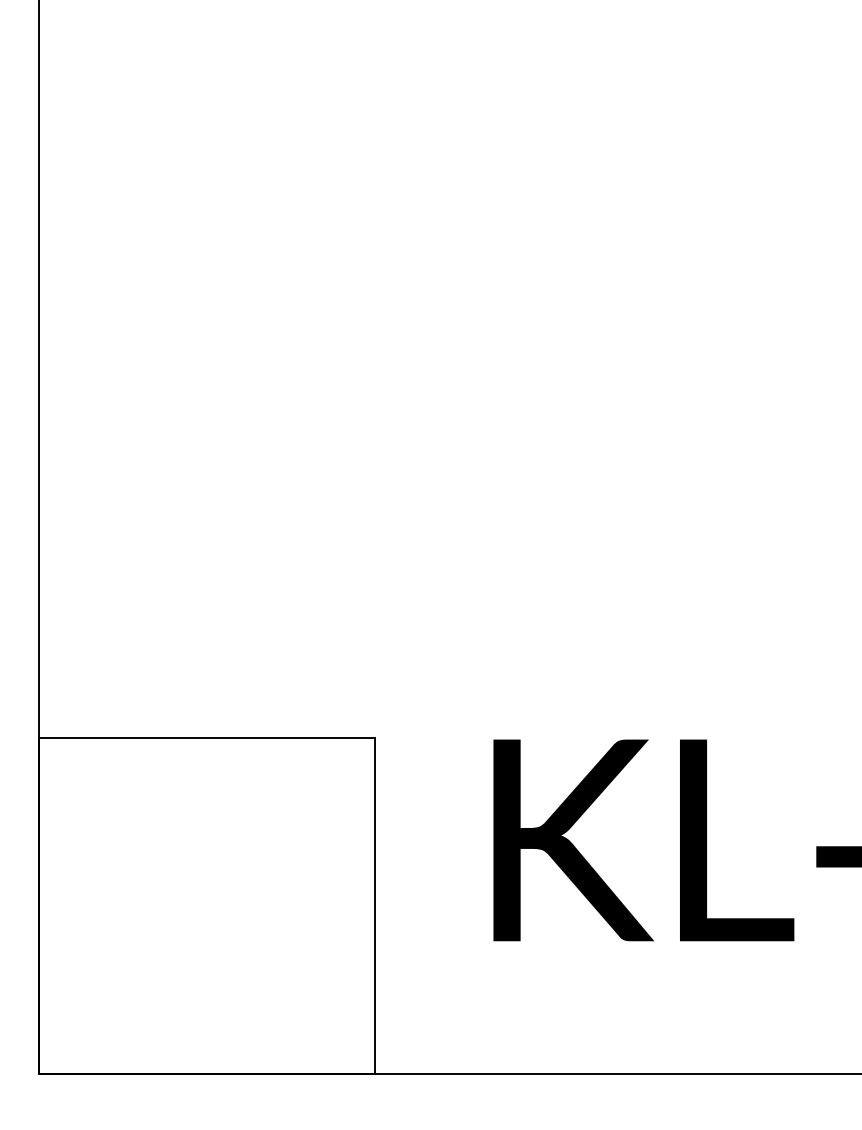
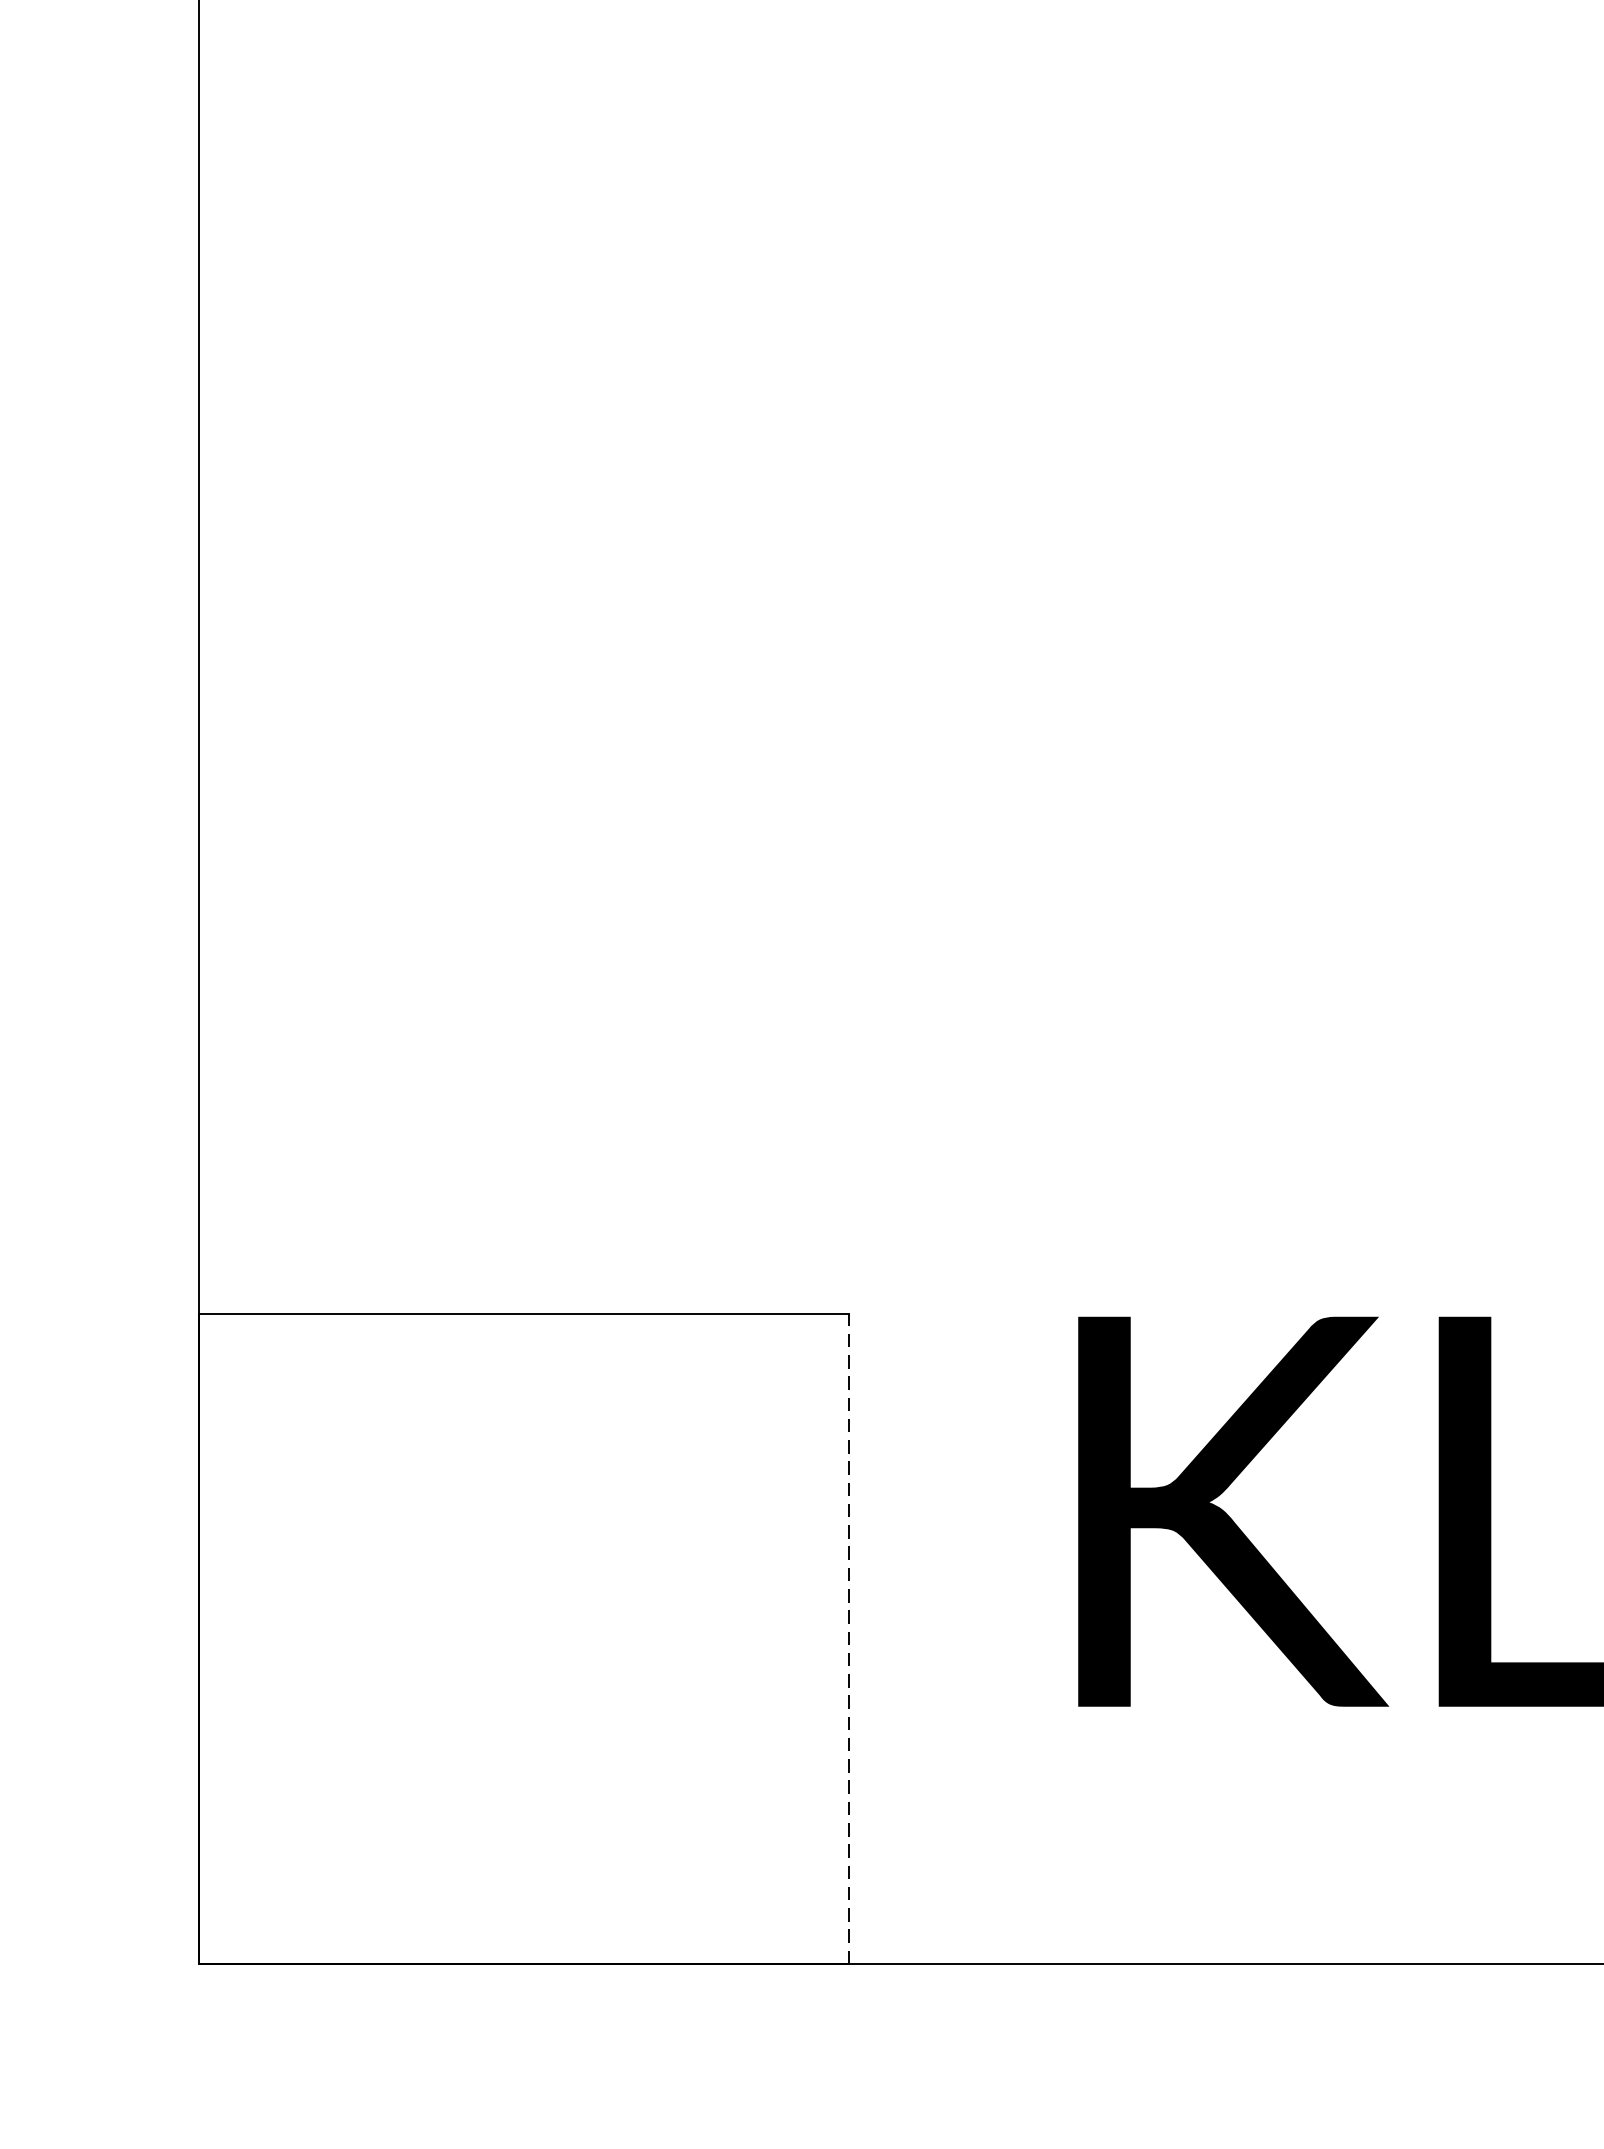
line: (374, 905) -> (848, 1637), solid -> dashed

